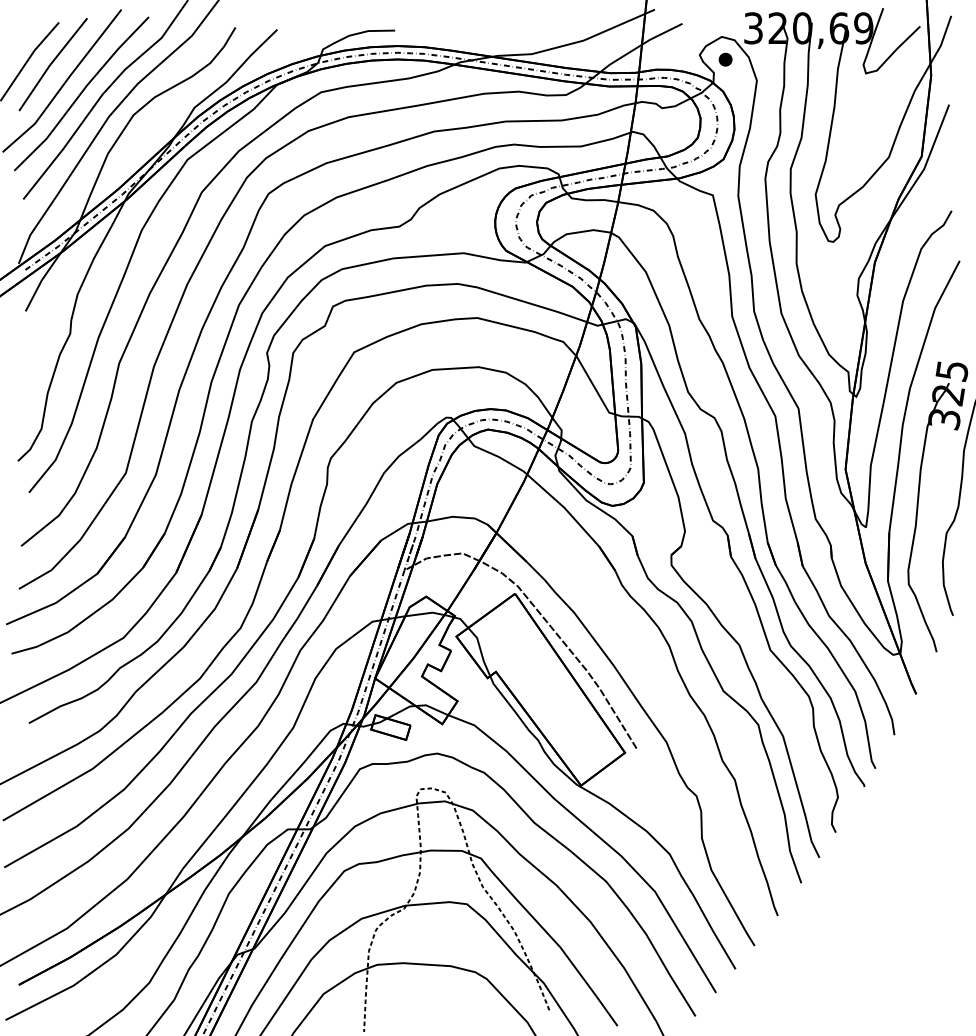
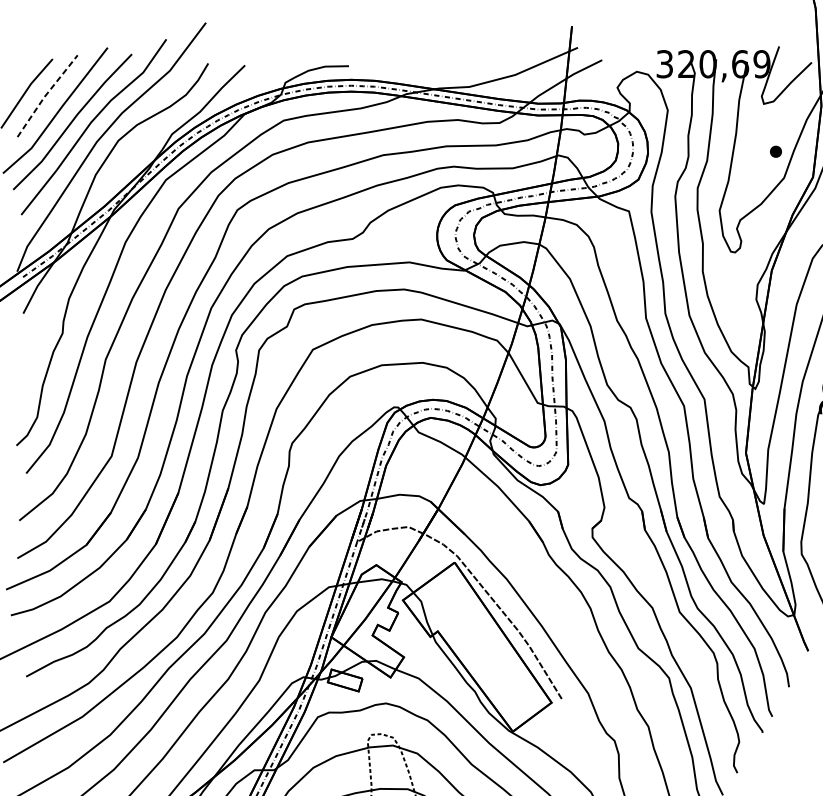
part: (725, 59) -> (775, 151), moved
line: (51, 63) -> (46, 95), solid -> dashed

